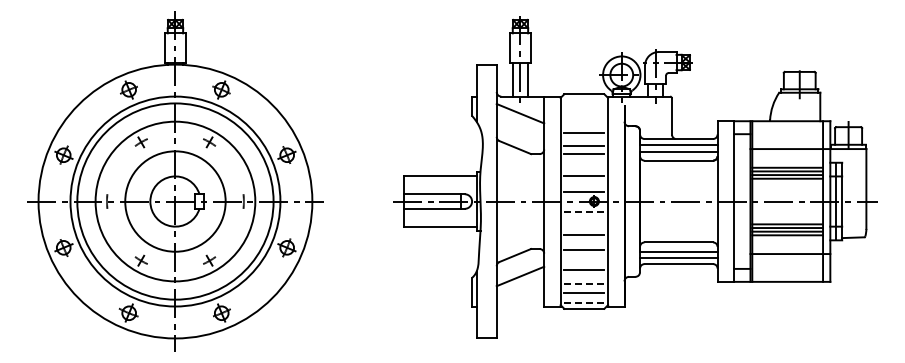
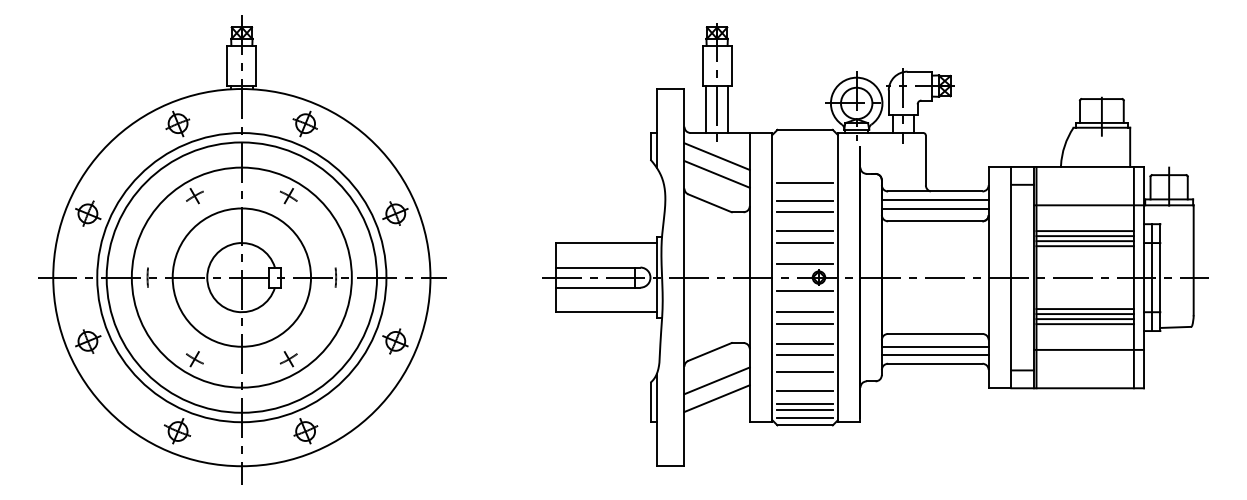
line: (520, 126) -> (717, 174), added
line: (584, 167) -> (805, 230), added
line: (584, 211) -> (805, 291), dashed -> solid
line: (584, 226) -> (805, 311), added
line: (584, 257) -> (805, 354), added
line: (584, 284) -> (805, 391), dashed -> solid
line: (520, 289) -> (717, 398), added
line: (584, 297) -> (805, 409), added
line: (584, 303) -> (805, 418), dashed -> solid

